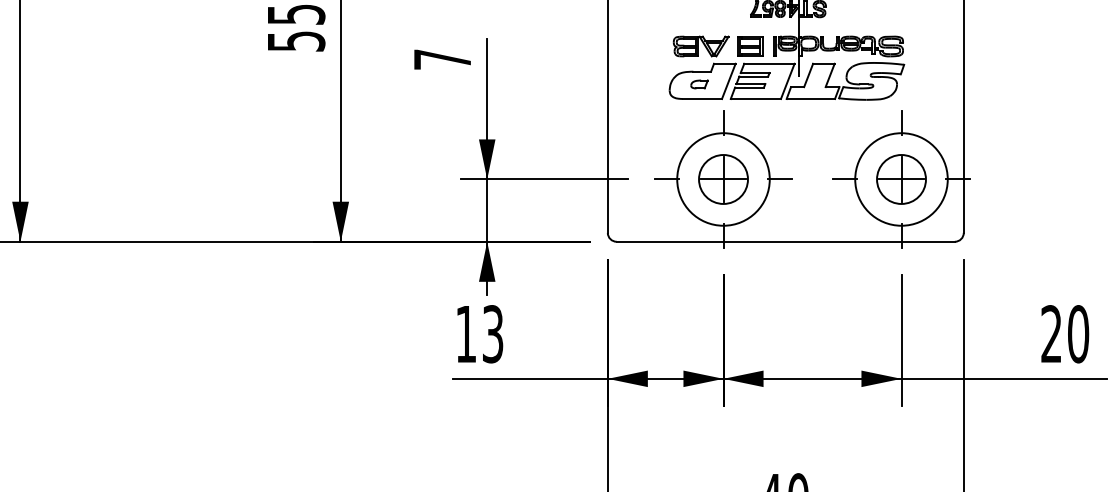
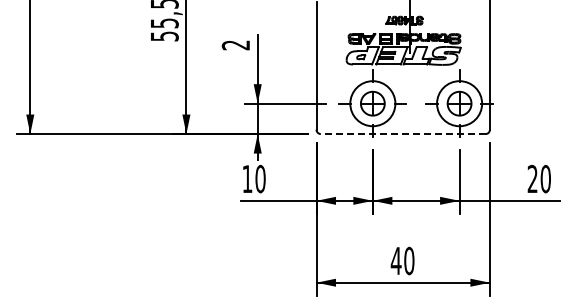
text: (441, 60) -> (235, 45), 7 -> 2
line: (784, 242) -> (402, 134), solid -> dashed
text: (492, 335) -> (260, 179), 13 -> 10

